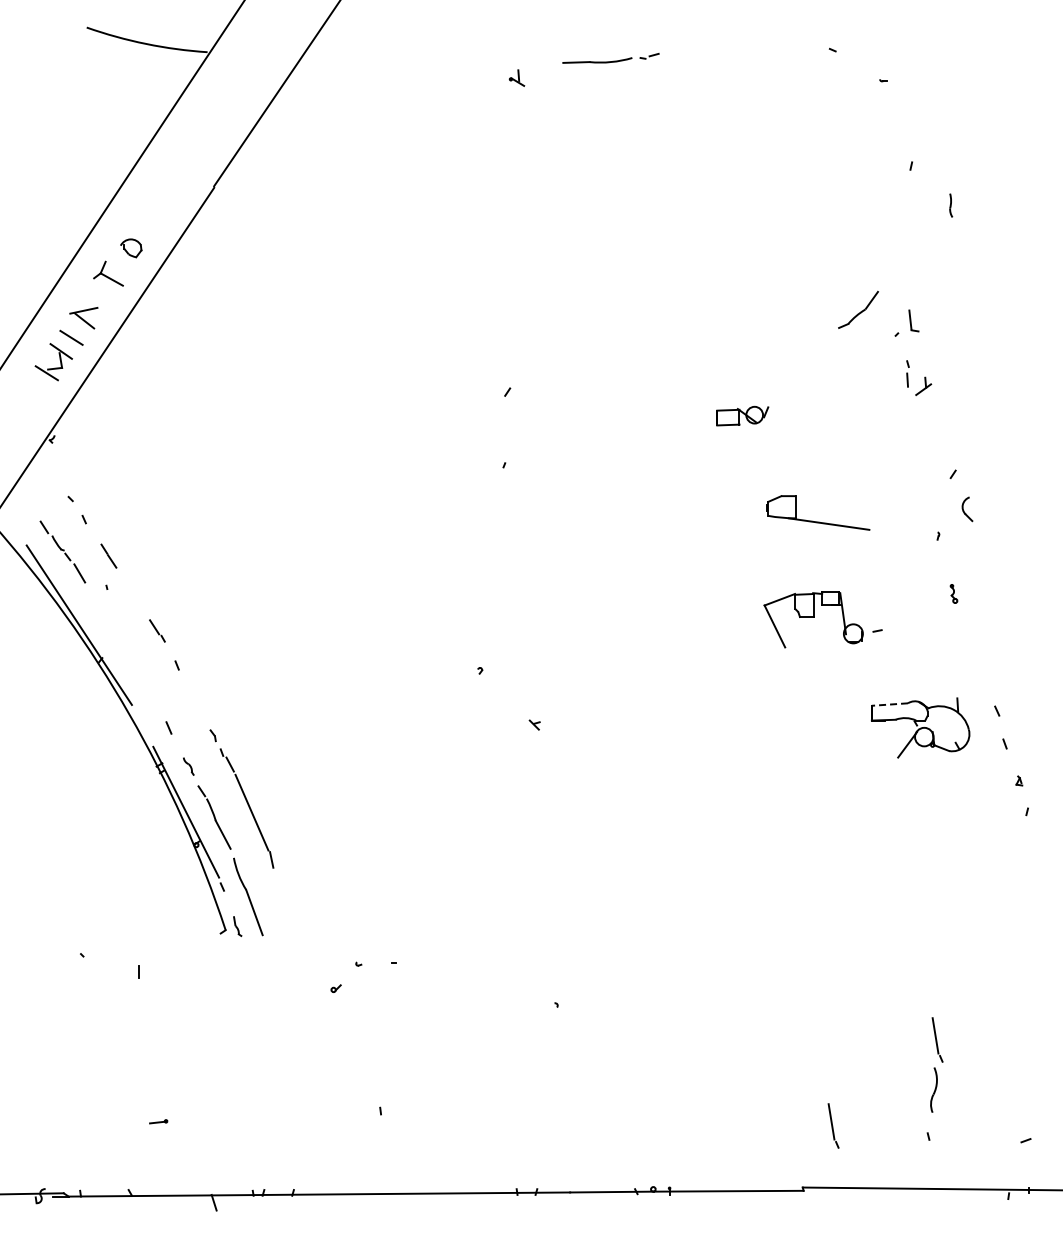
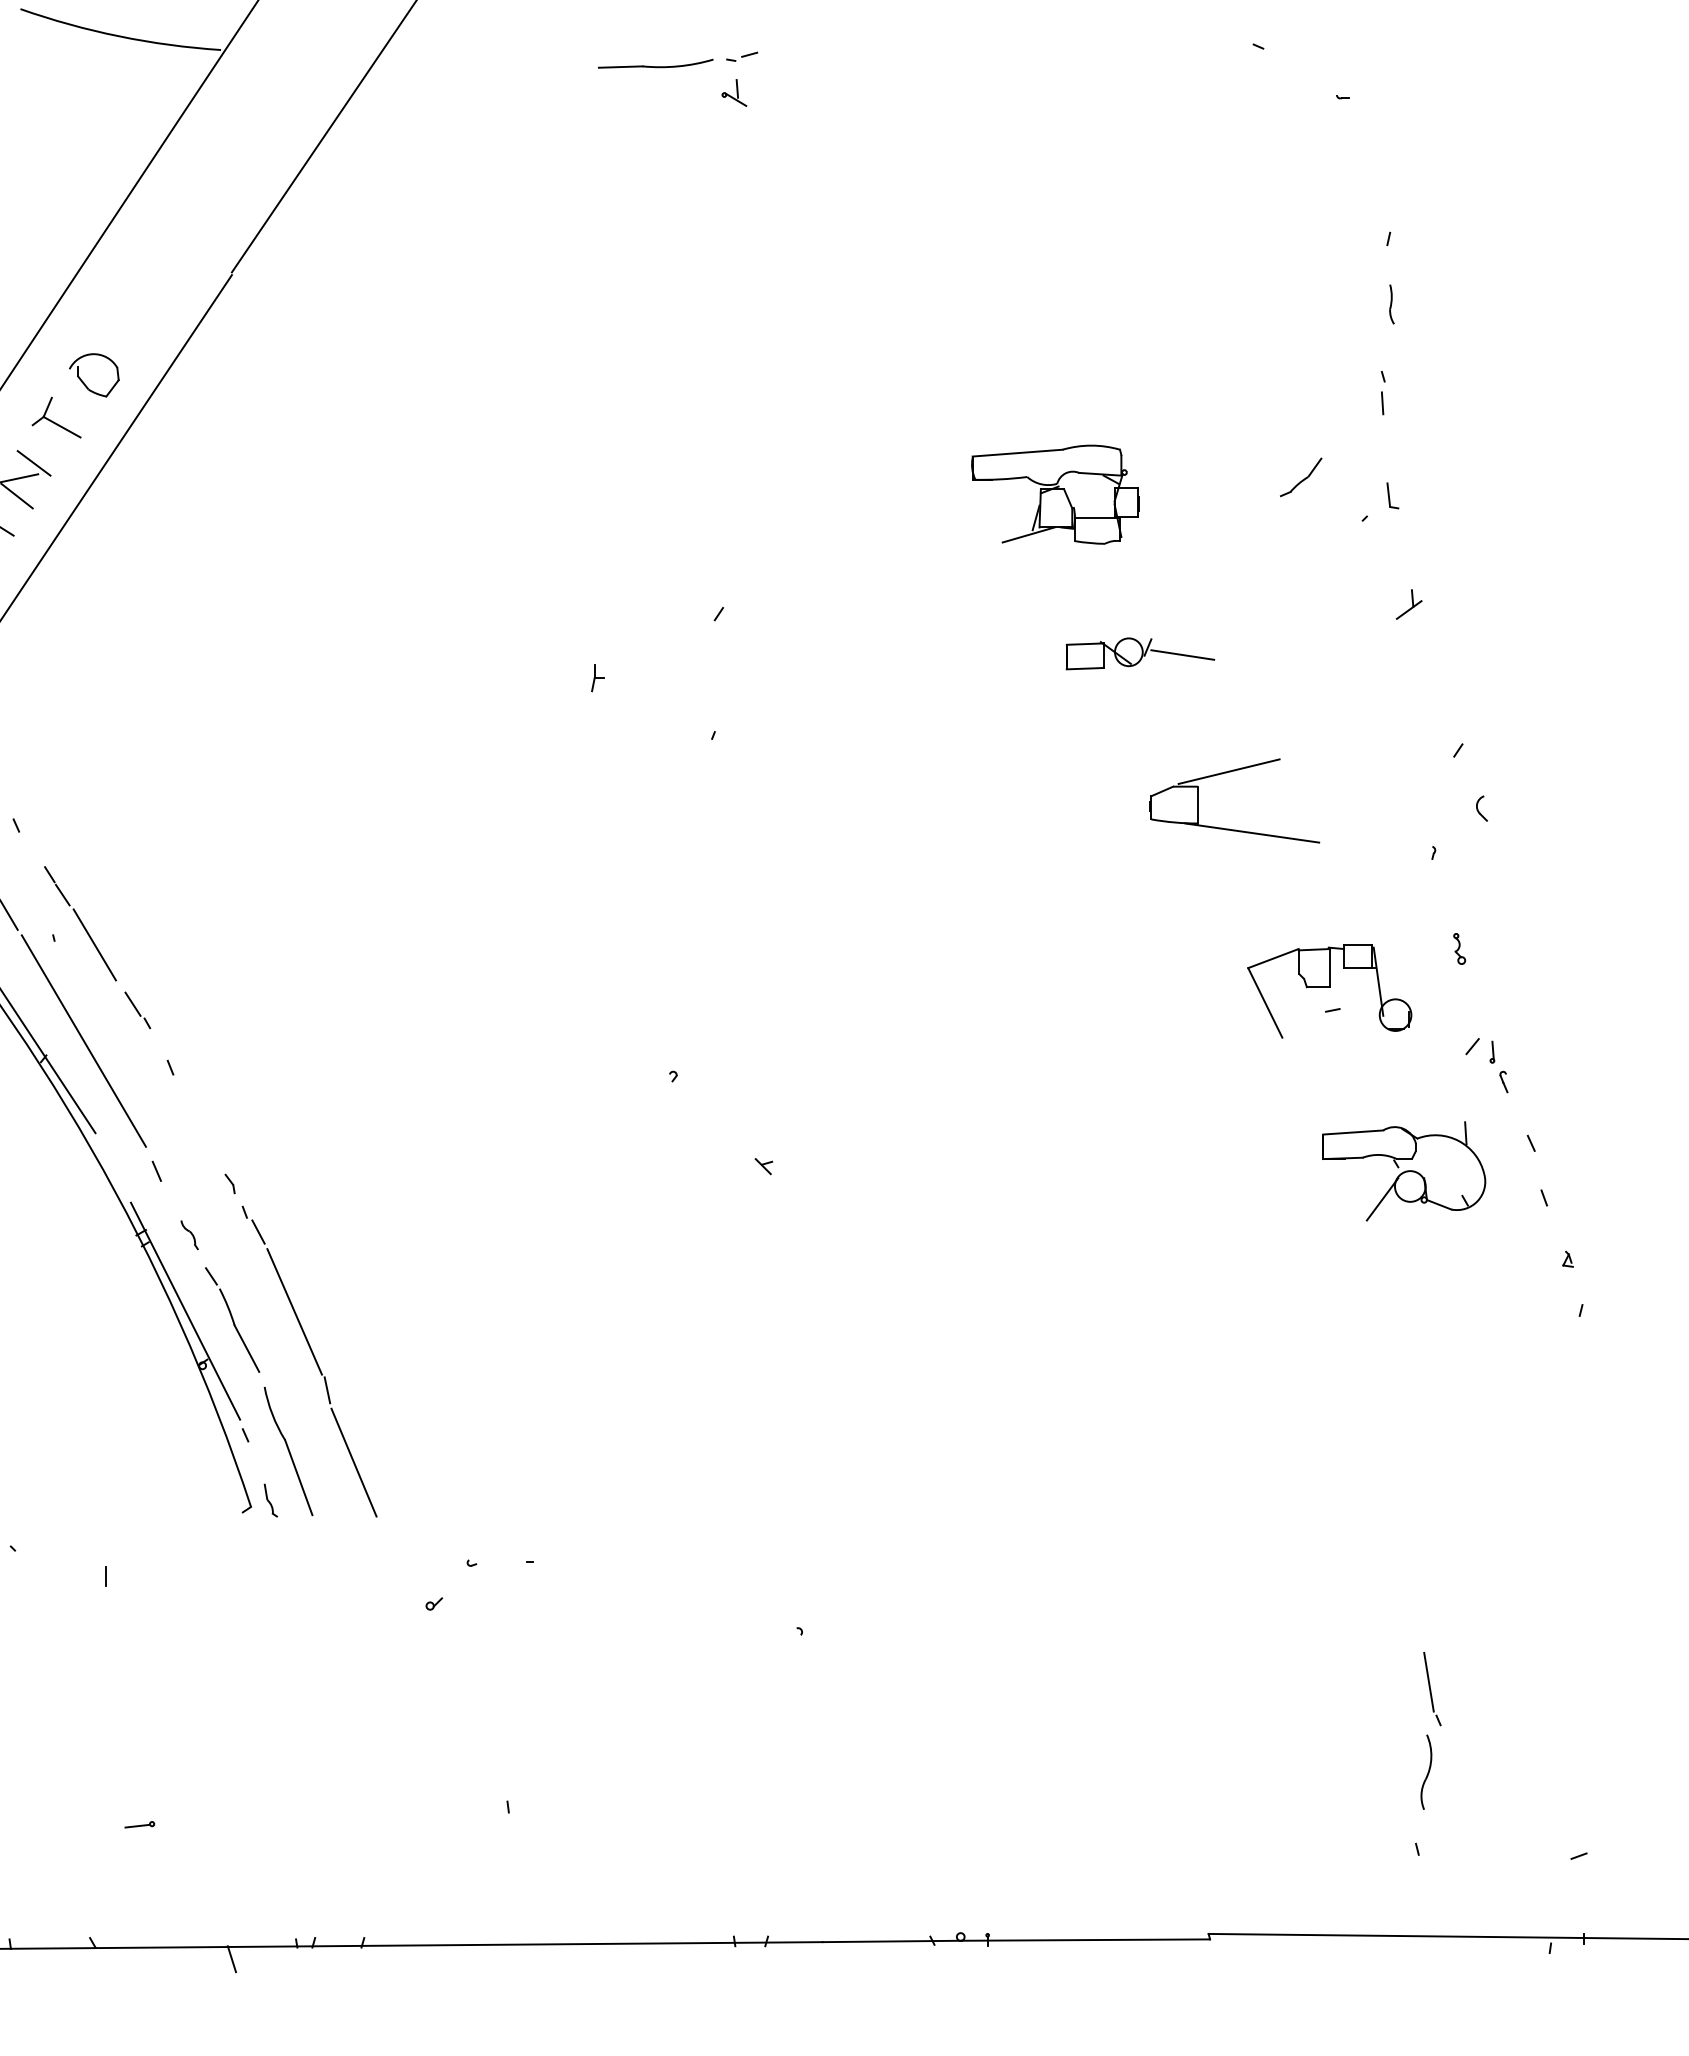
part: (610, 58) -> (677, 60), moved
part: (951, 205) -> (1392, 304), moved
part: (130, 248) -> (93, 375), size x1.43
line: (94, 300) -> (33, 461), added
part: (858, 309) -> (1301, 476), size x0.62
part: (710, 319) -> (1055, 493), added
part: (913, 320) -> (1392, 495), size x0.71
part: (907, 373) -> (1382, 392), moved
line: (787, 416) -> (1183, 654), added
part: (434, 430) -> (597, 677), added
line: (814, 486) -> (1228, 770), added
part: (967, 509) -> (1482, 808), size x0.62
line: (131, 591) -> (94, 944), added
part: (813, 619) -> (1329, 991), moved
line: (124, 649) -> (83, 1041), added
part: (970, 664) -> (1486, 1066), added
line: (889, 704) -> (1352, 1132), dashed -> solid
line: (287, 903) -> (353, 1462), added
part: (833, 1125) -> (1259, 1831), removed

